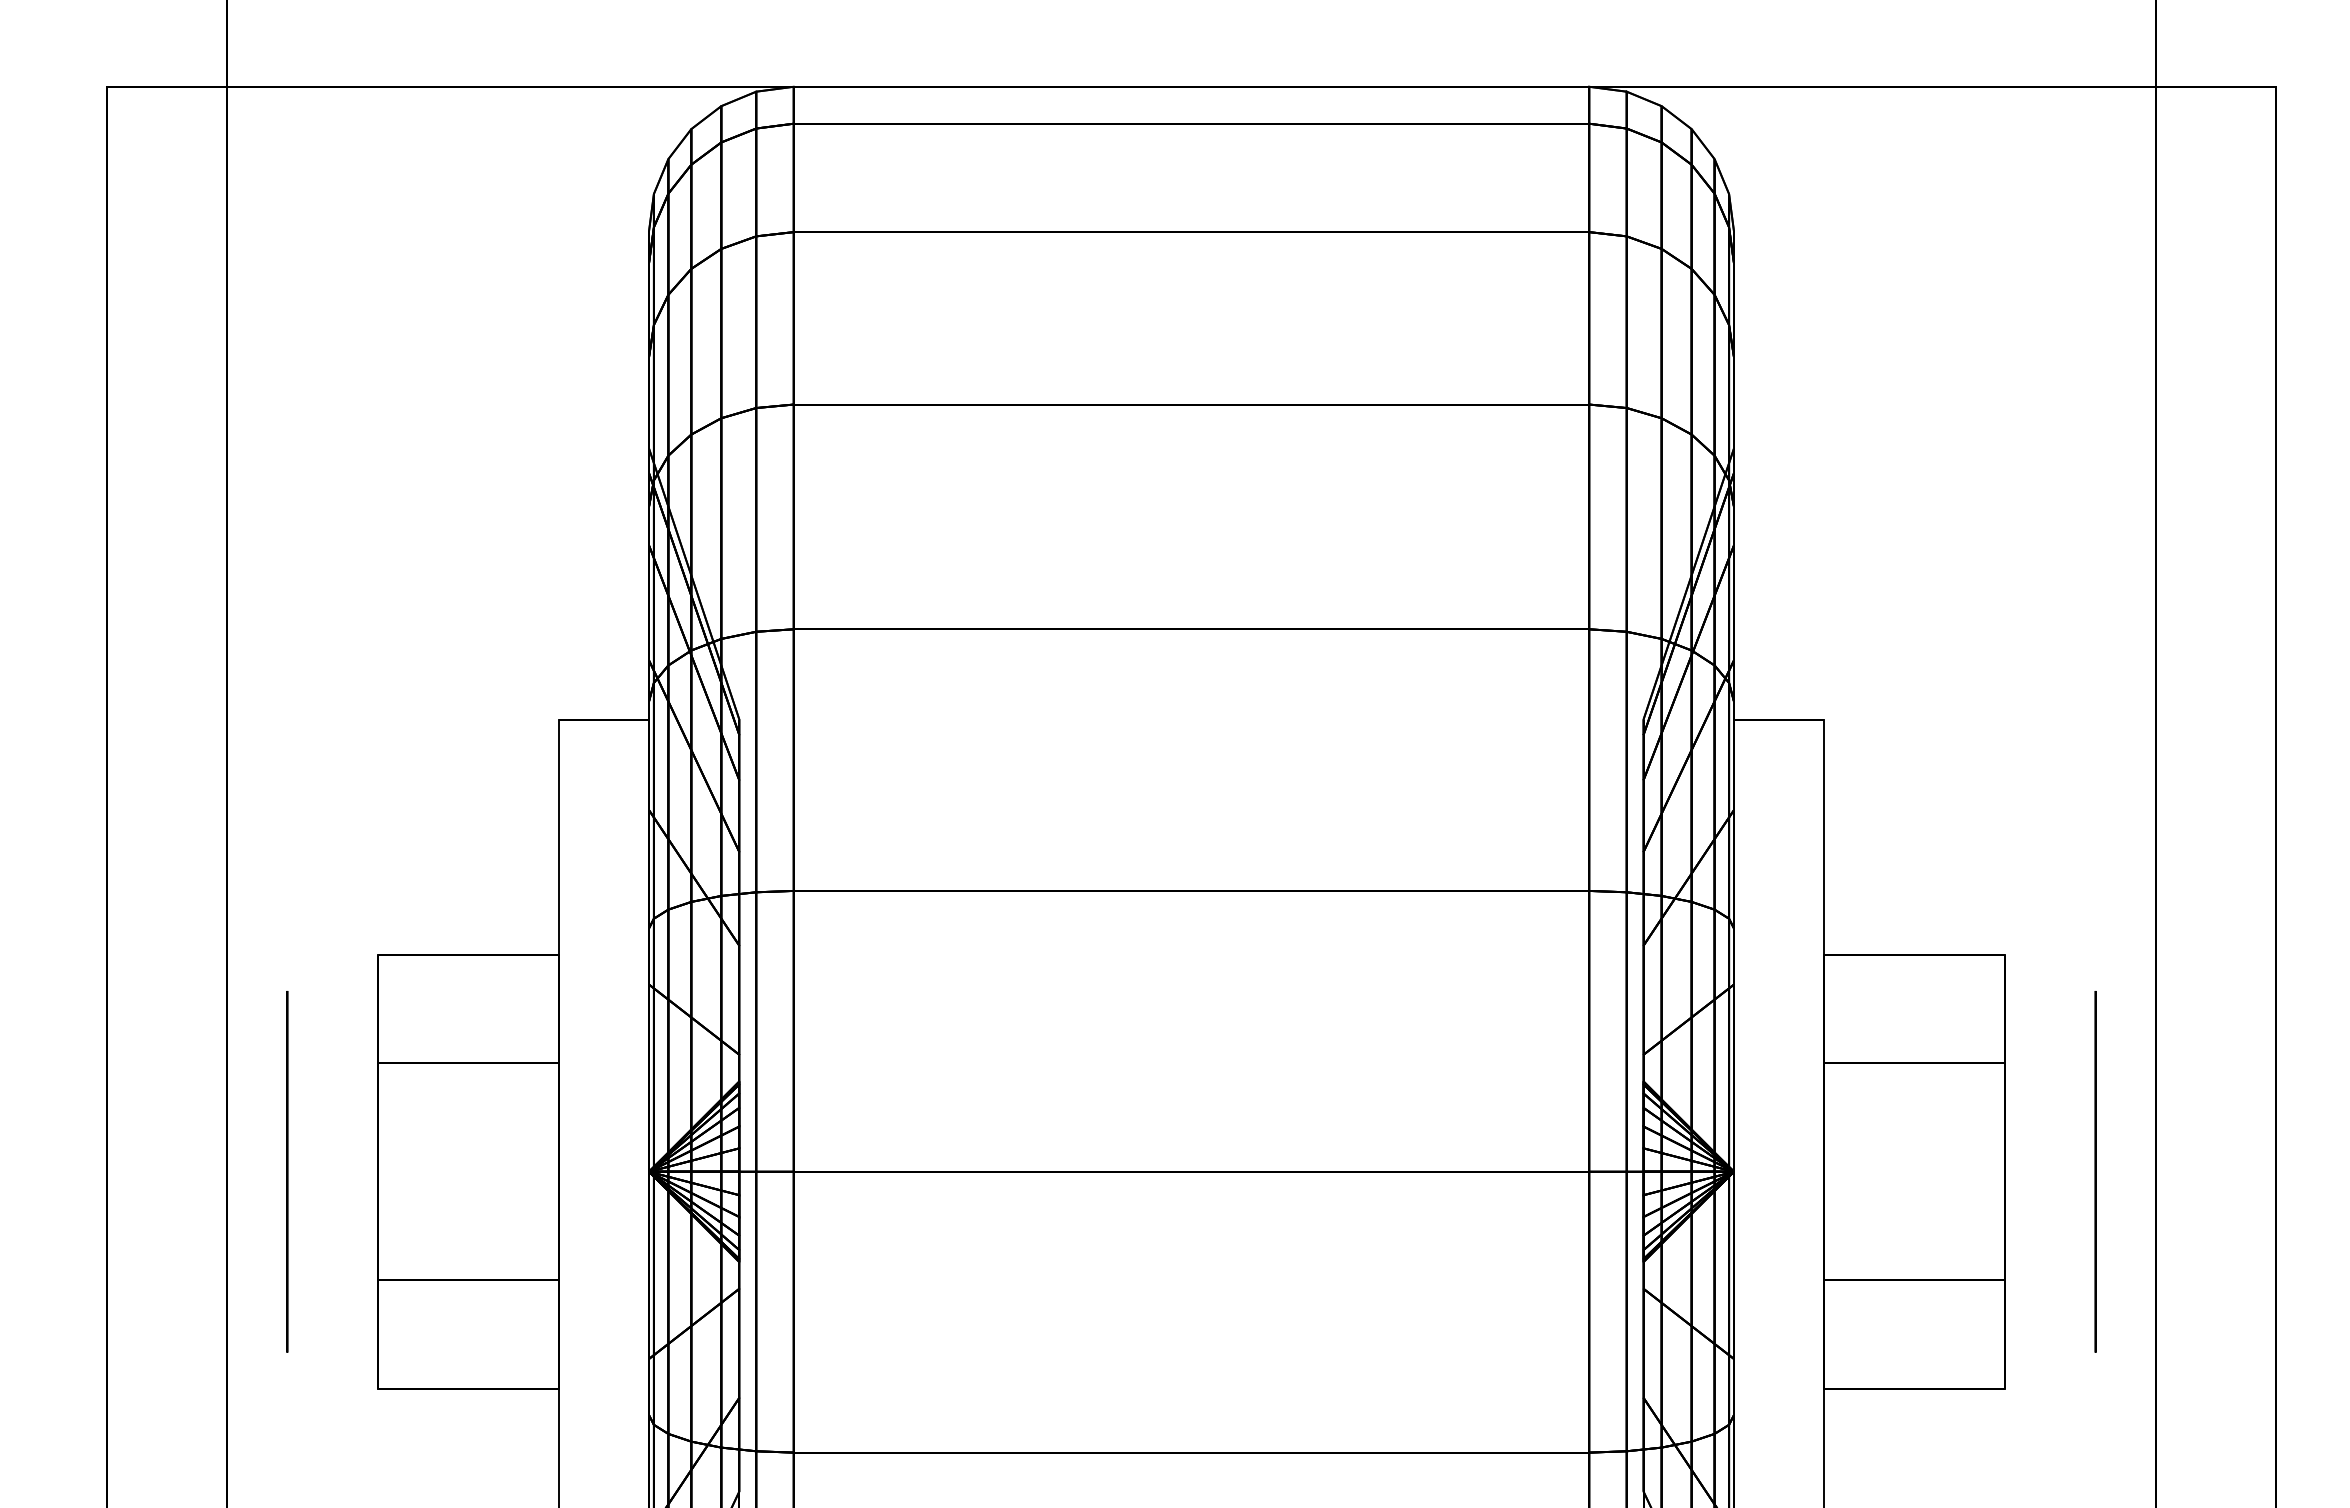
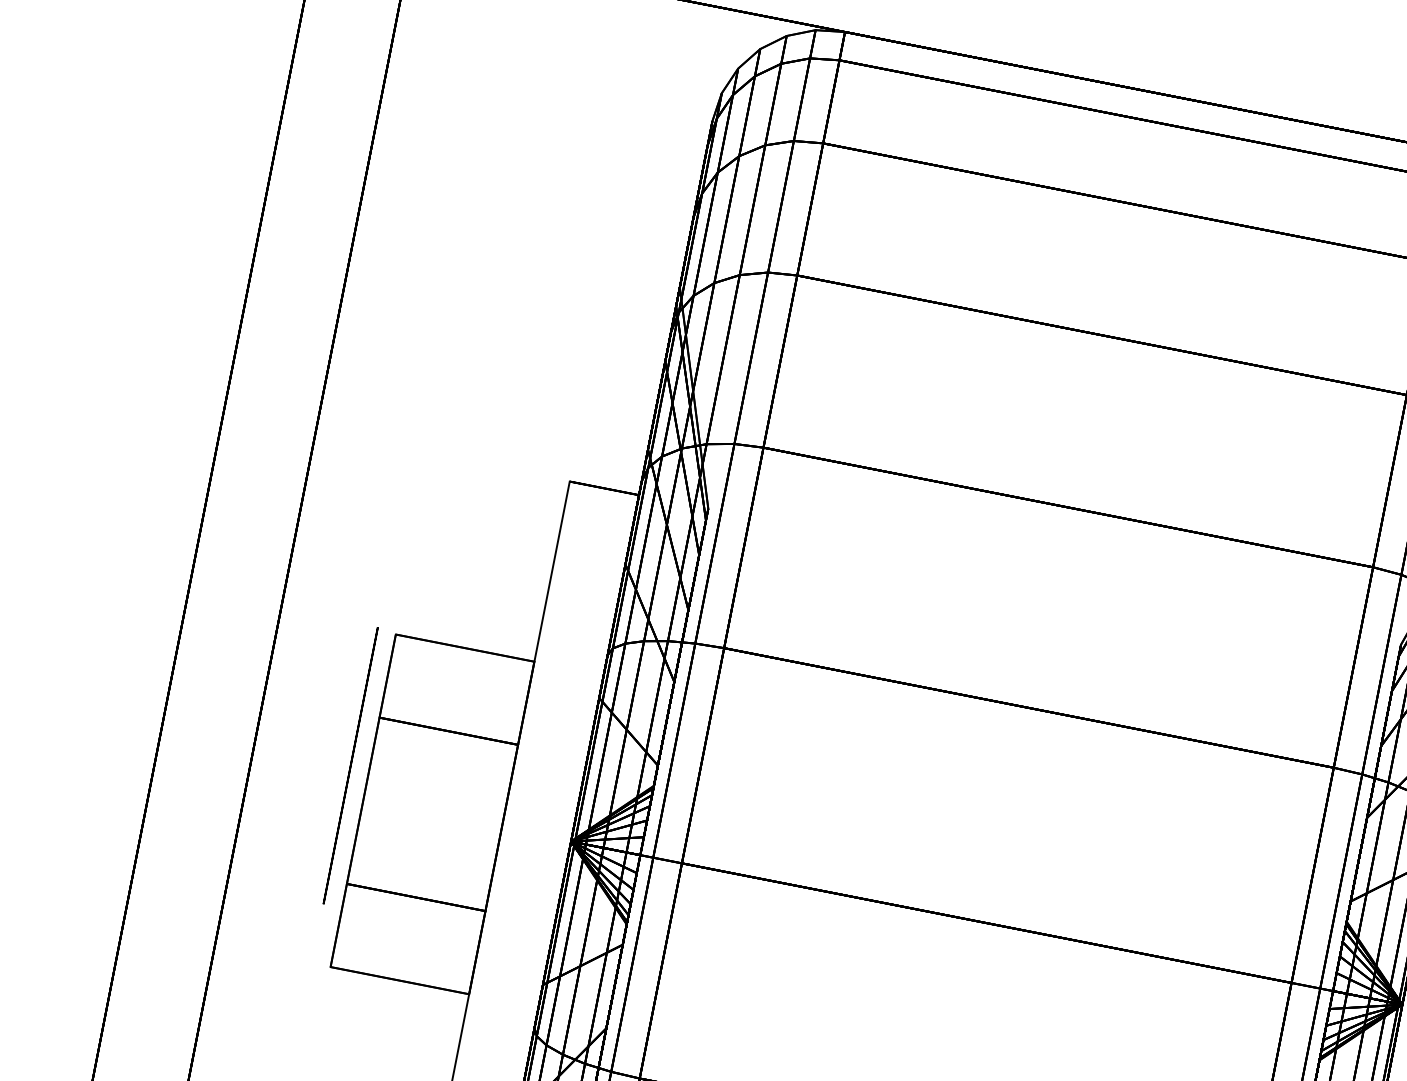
circle: (287, 1171) -> (350, 765), moved

